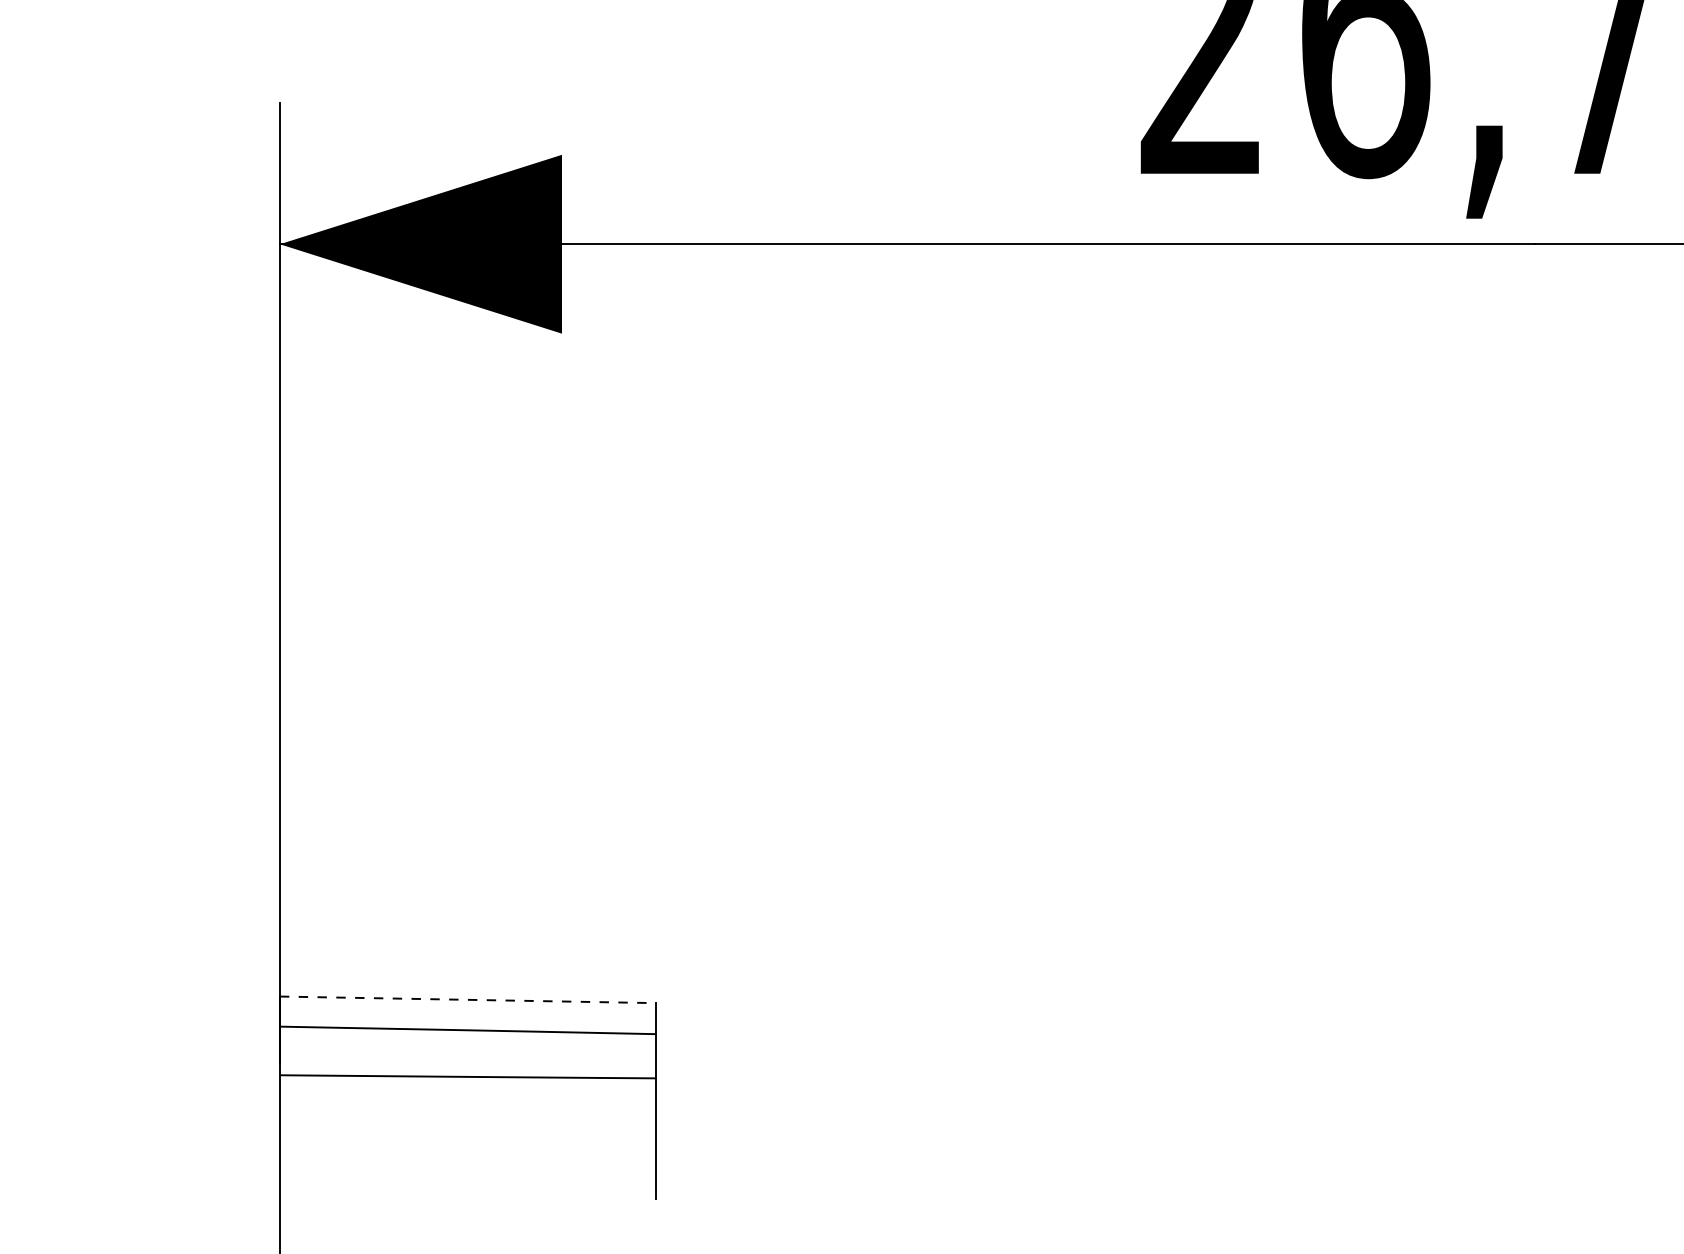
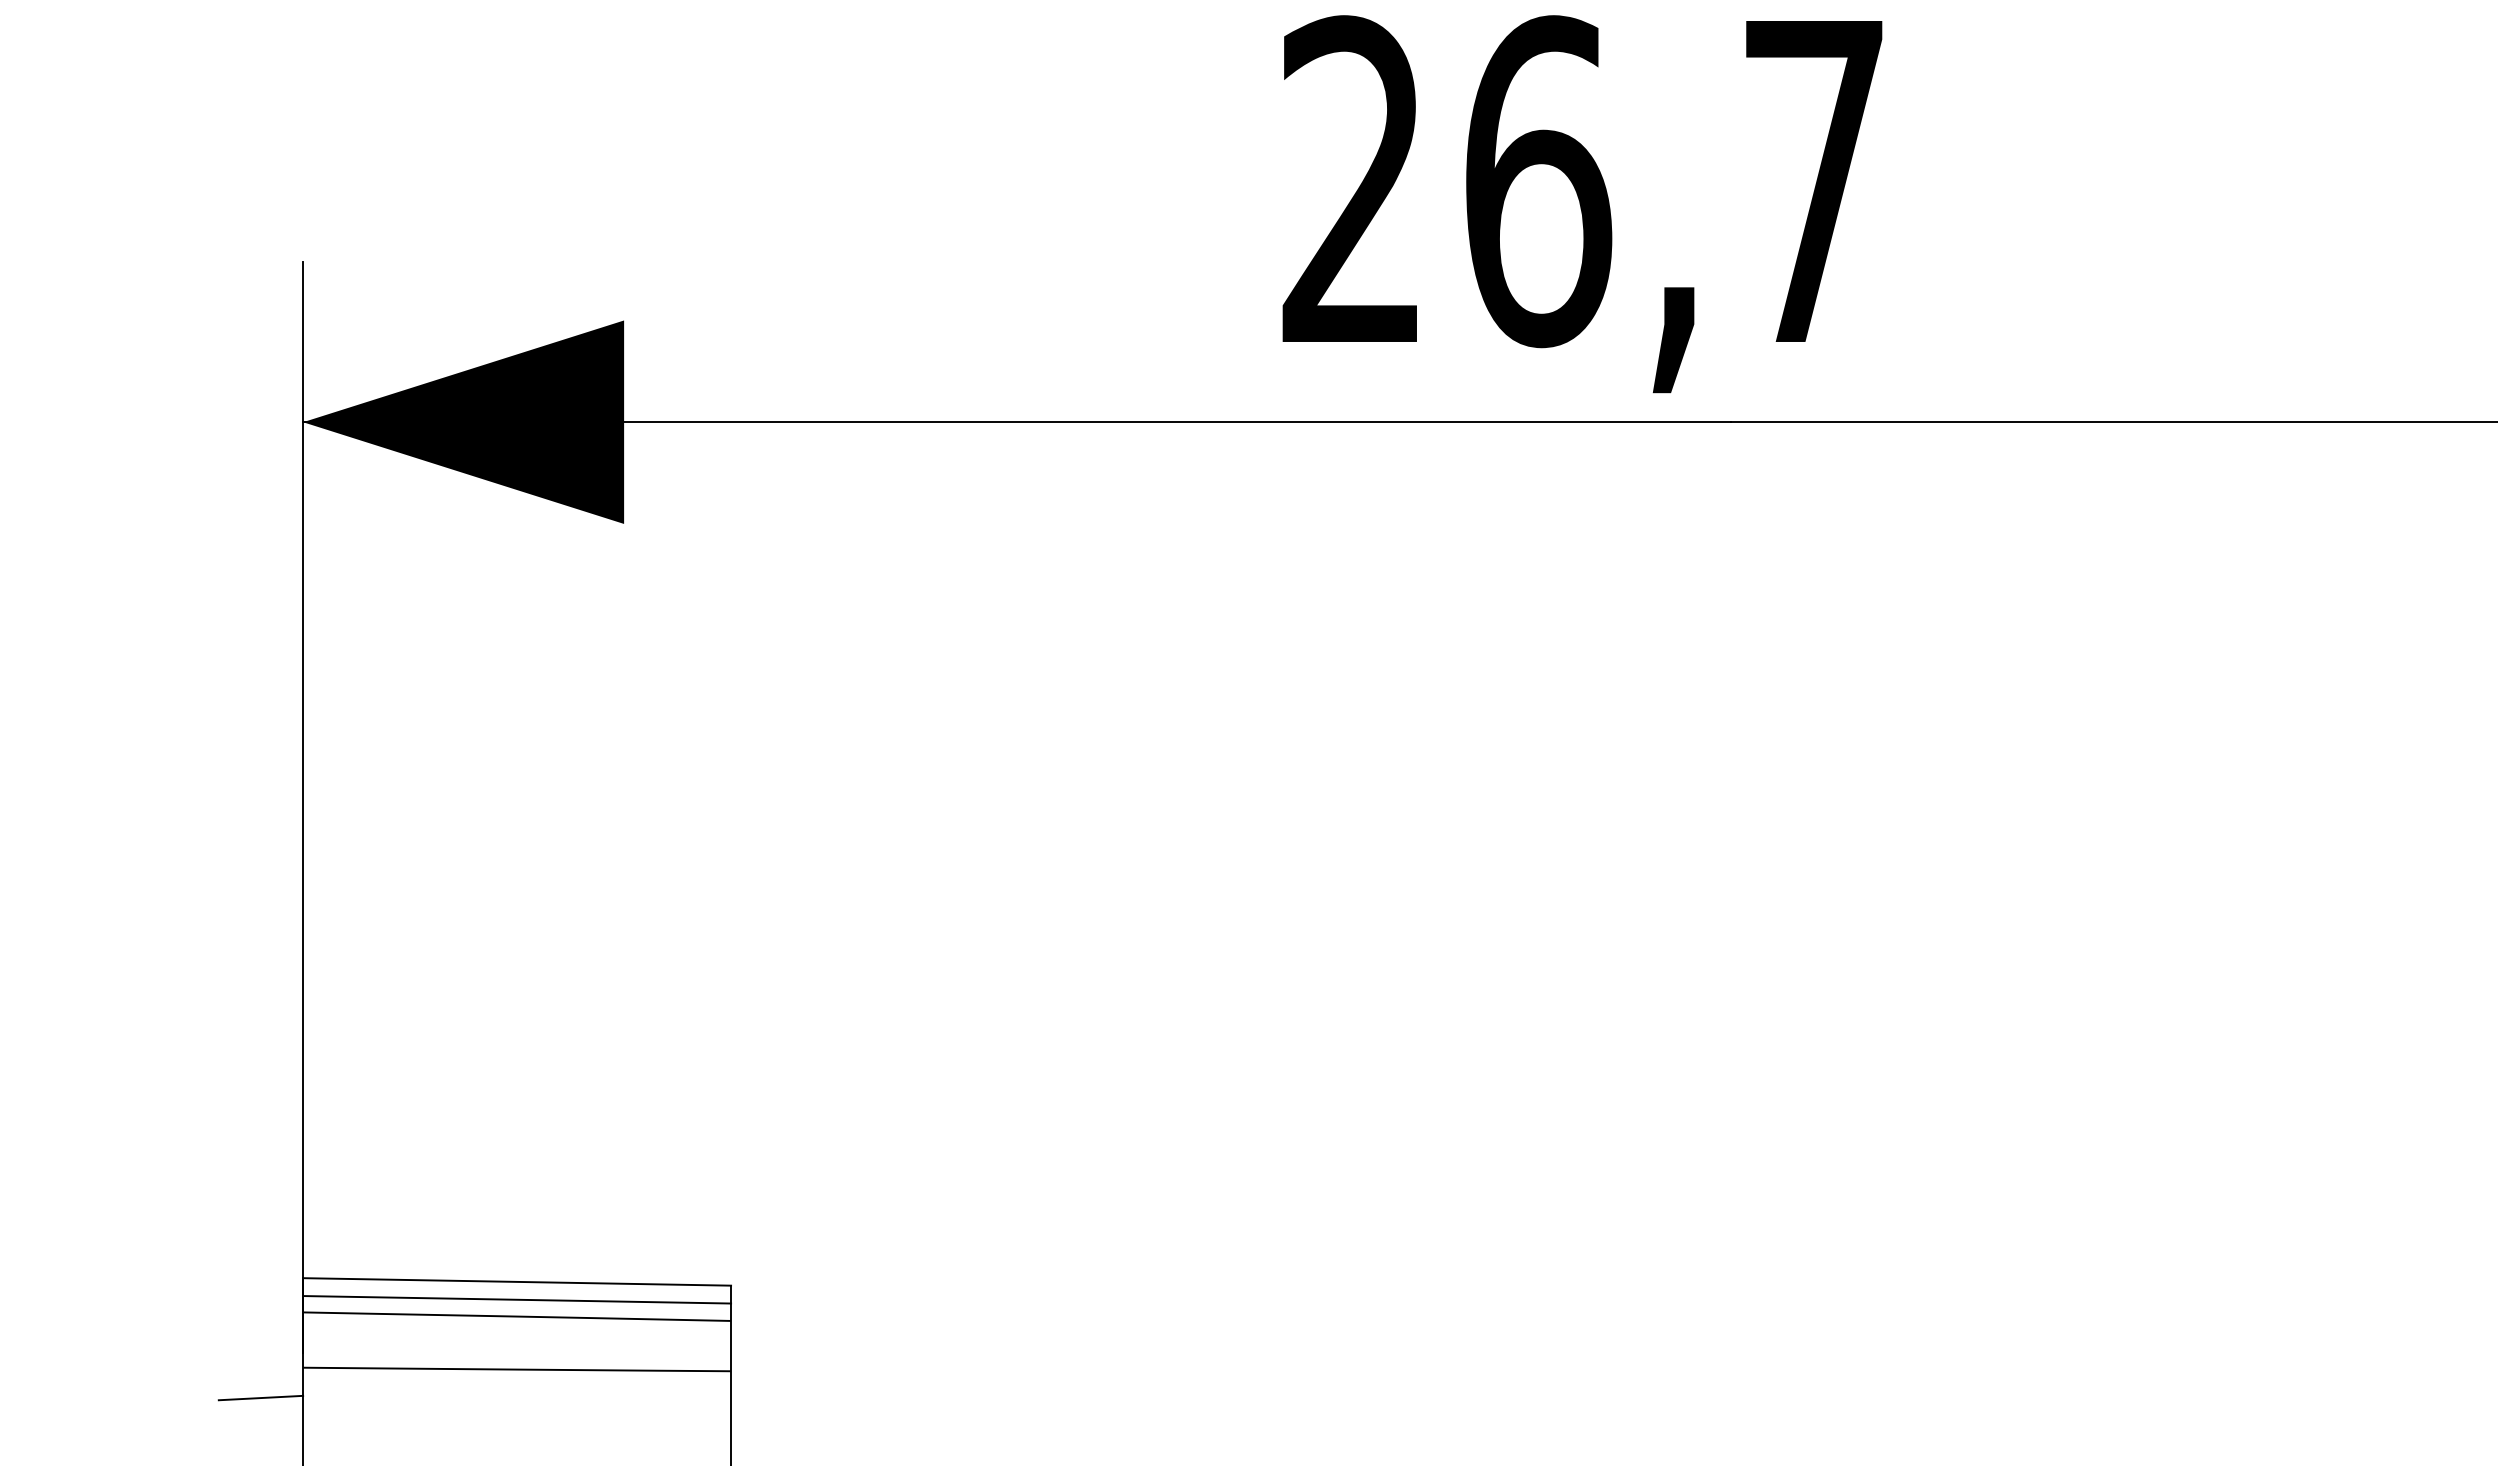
line: (468, 999) -> (517, 1281), dashed -> solid
line: (468, 1015) -> (517, 1299), added
line: (242, 1101) -> (260, 1397), added

